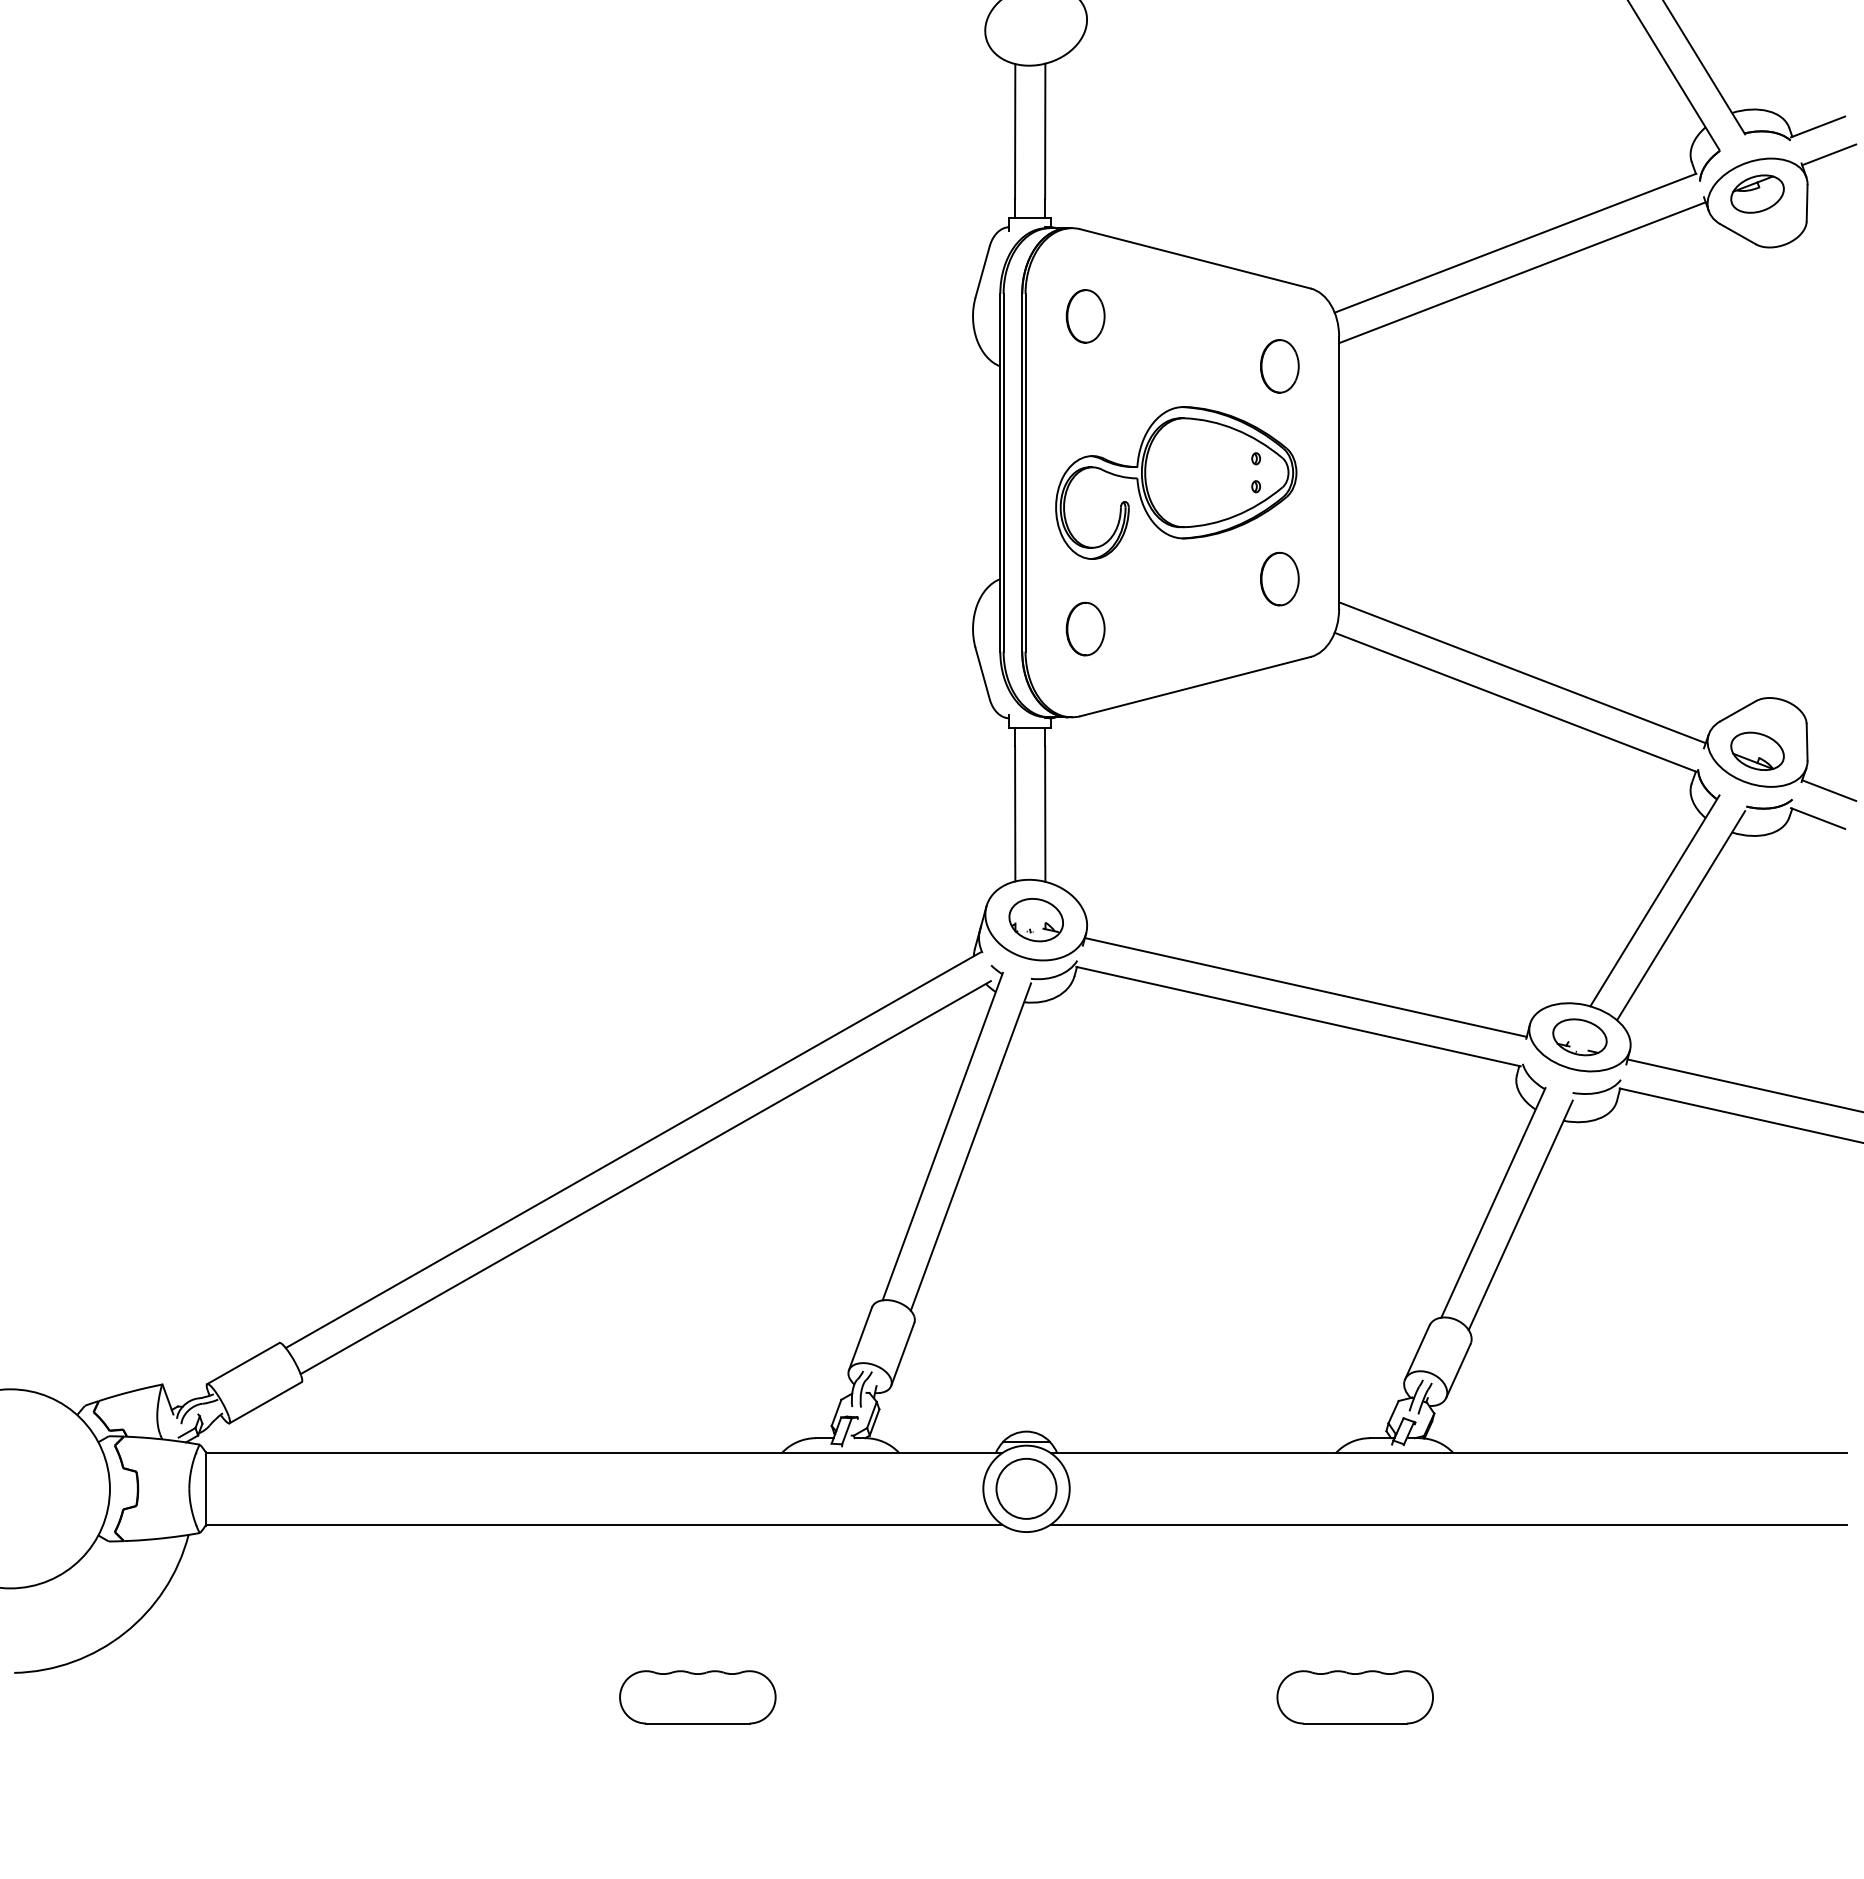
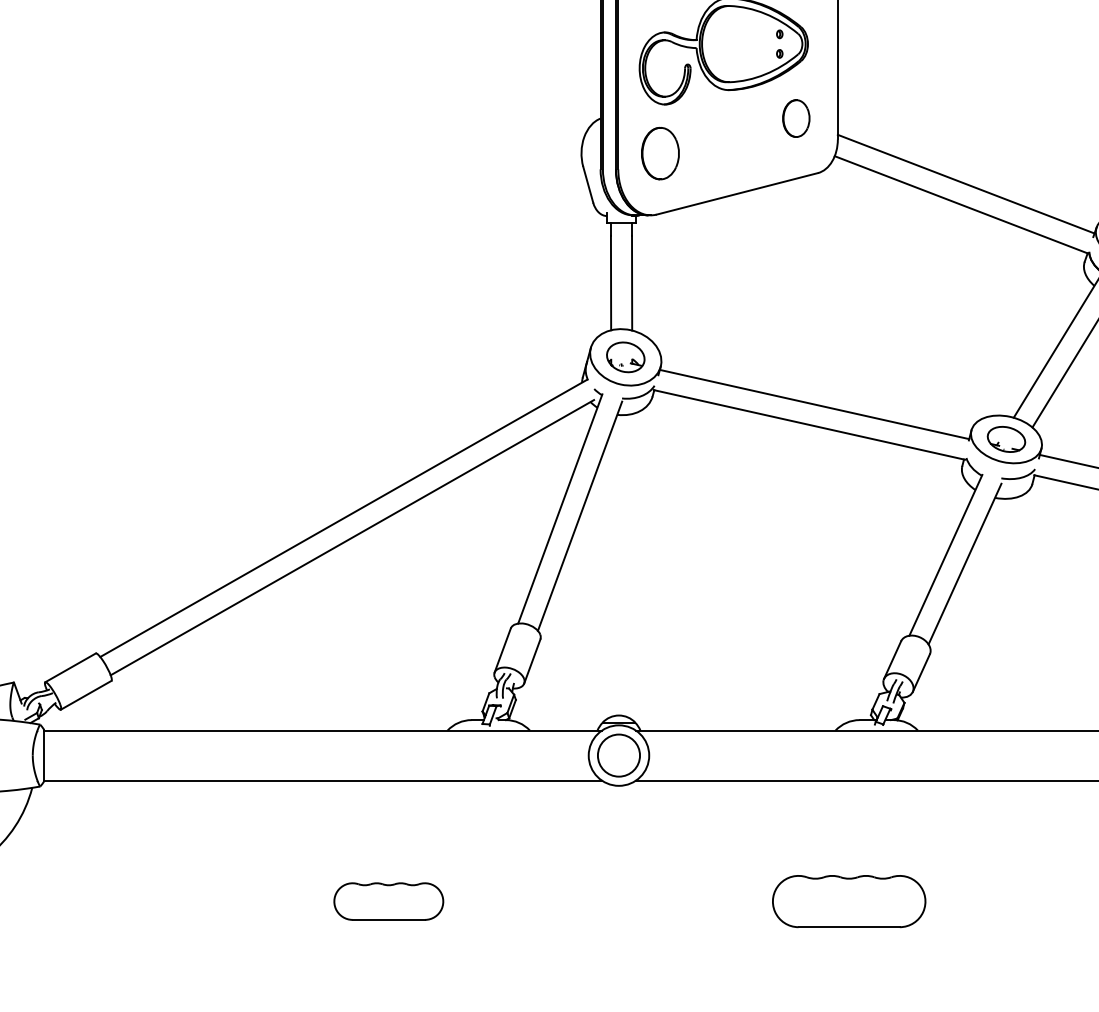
part: (1085, 628) -> (660, 153), size x1.4
part: (1354, 1697) -> (848, 901), size x1.4

